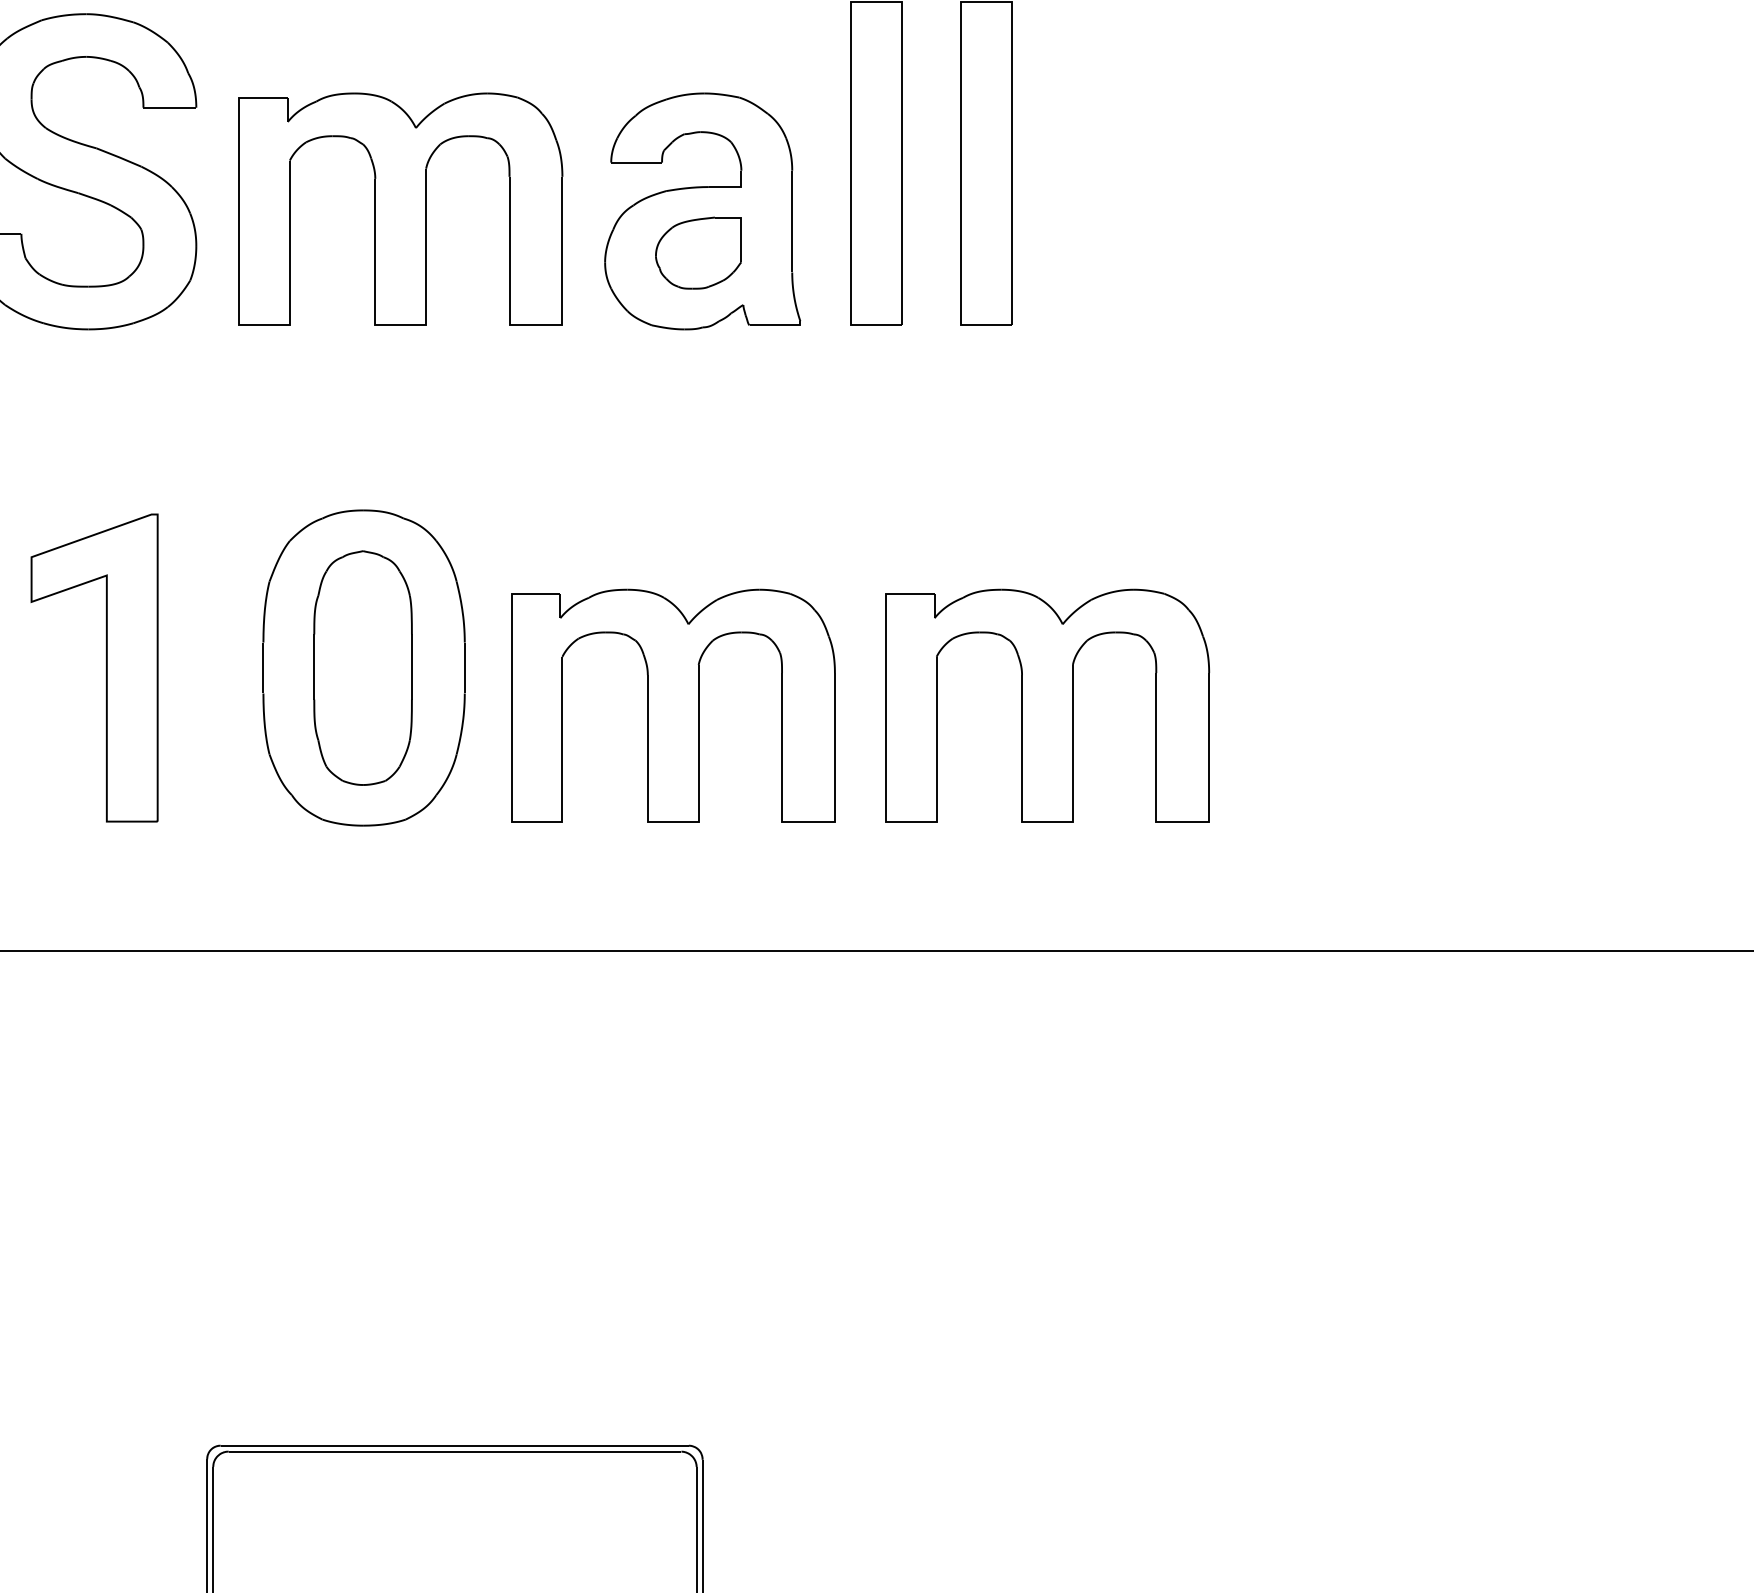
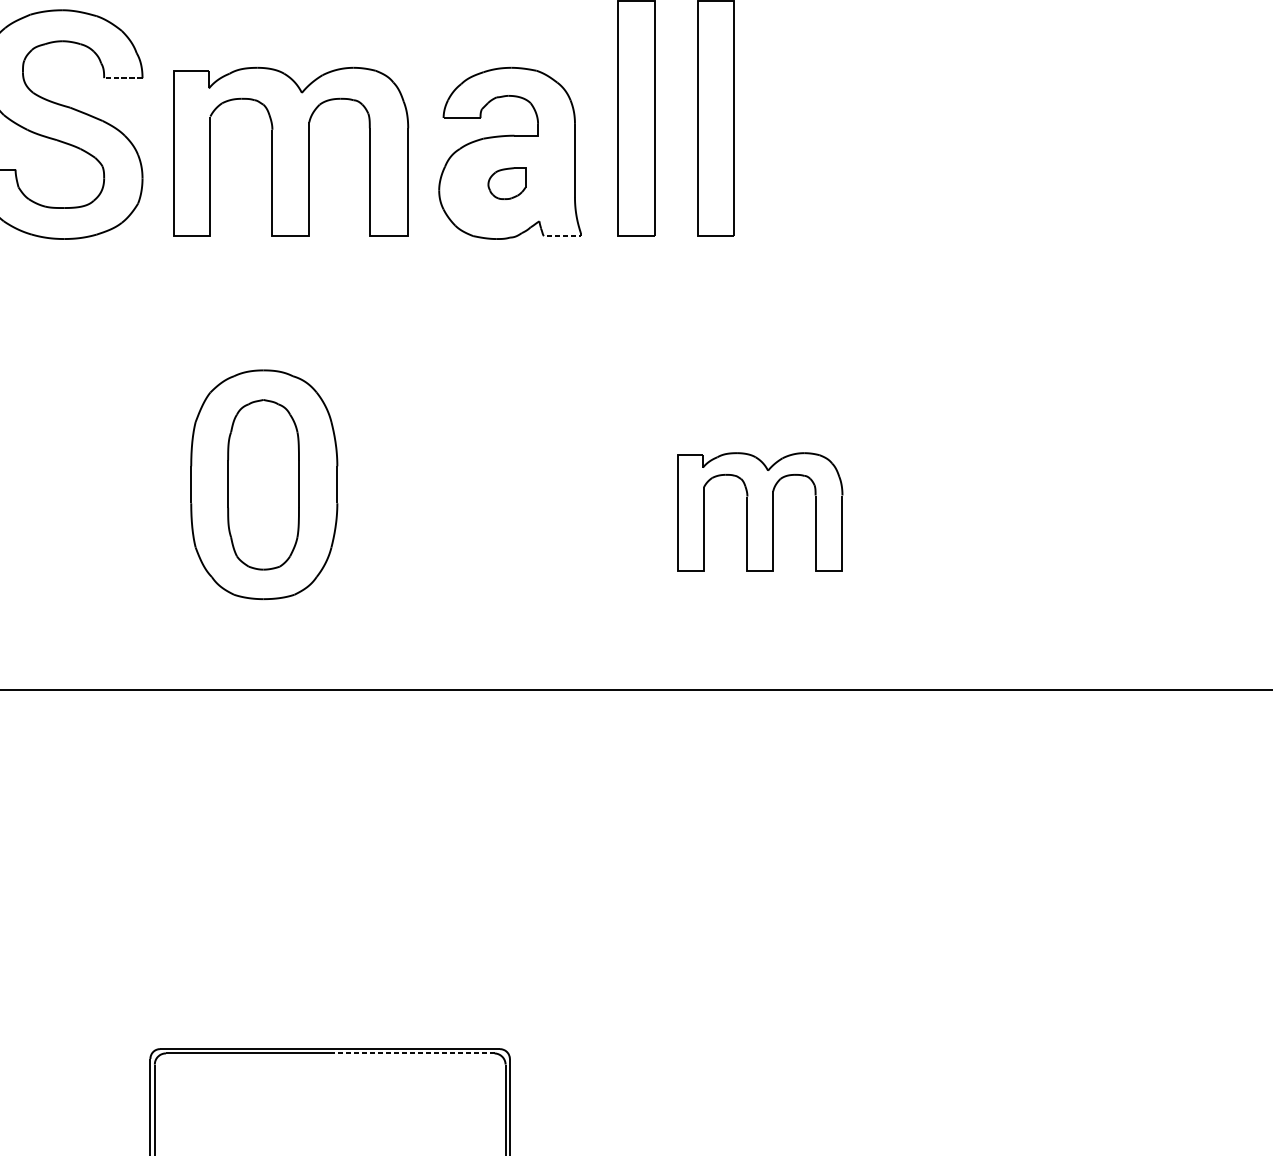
line: (169, 107) -> (123, 77), solid -> dashed
part: (698, 252) -> (506, 183), size x0.6
line: (777, 325) -> (564, 236), solid -> dashed
part: (106, 667) -> (77, 484), removed
part: (673, 705) -> (488, 511), removed
part: (1047, 705) -> (760, 511), size x0.7
line: (568, 1451) -> (412, 1053), solid -> dashed

